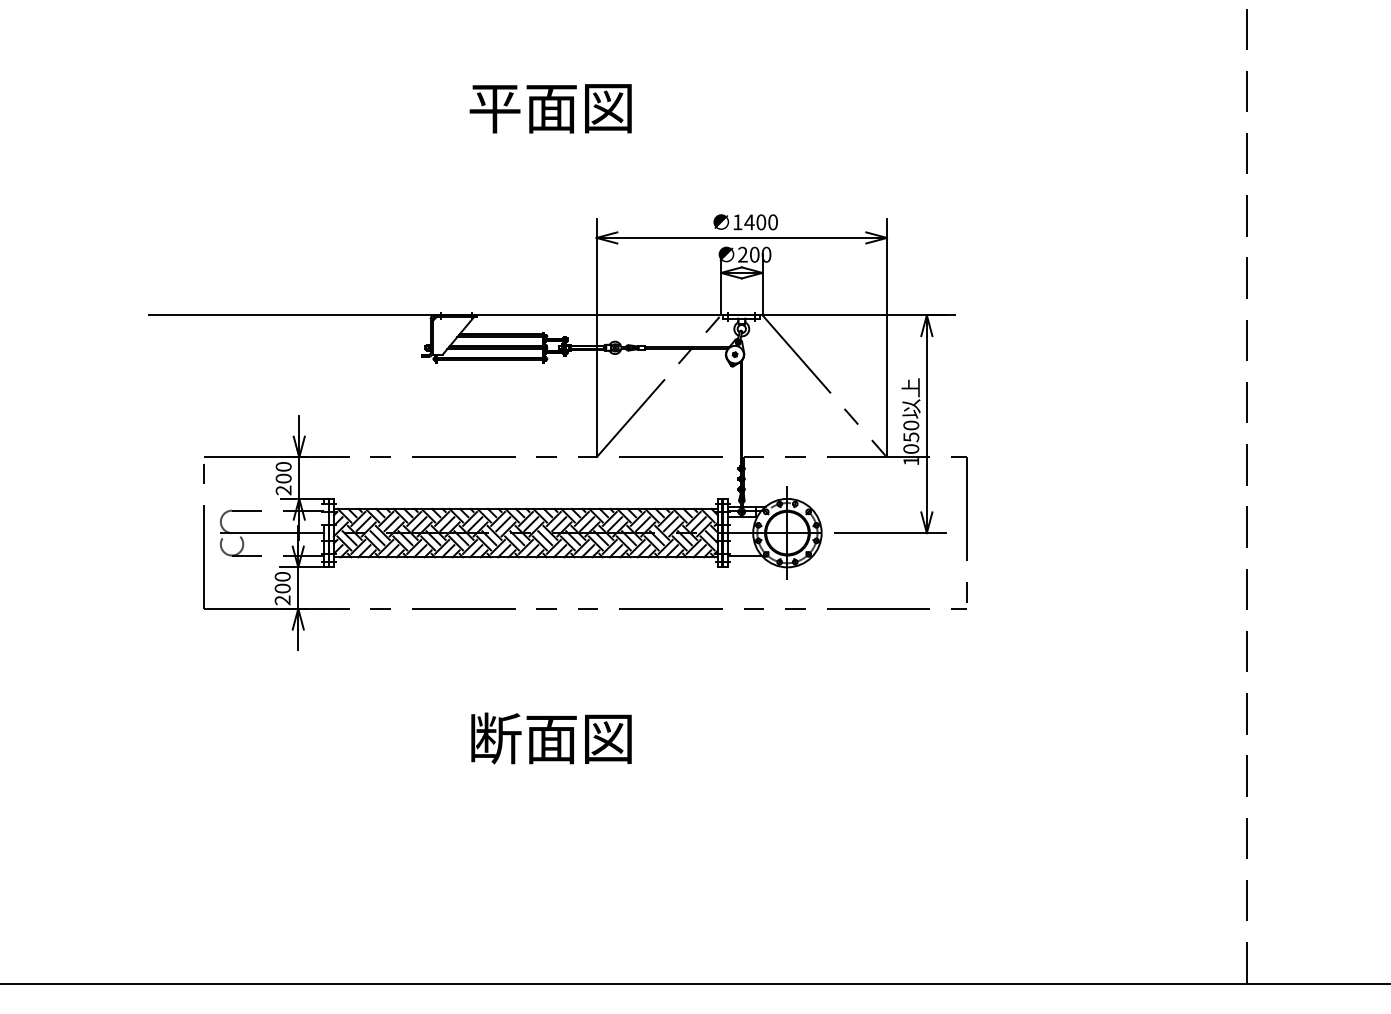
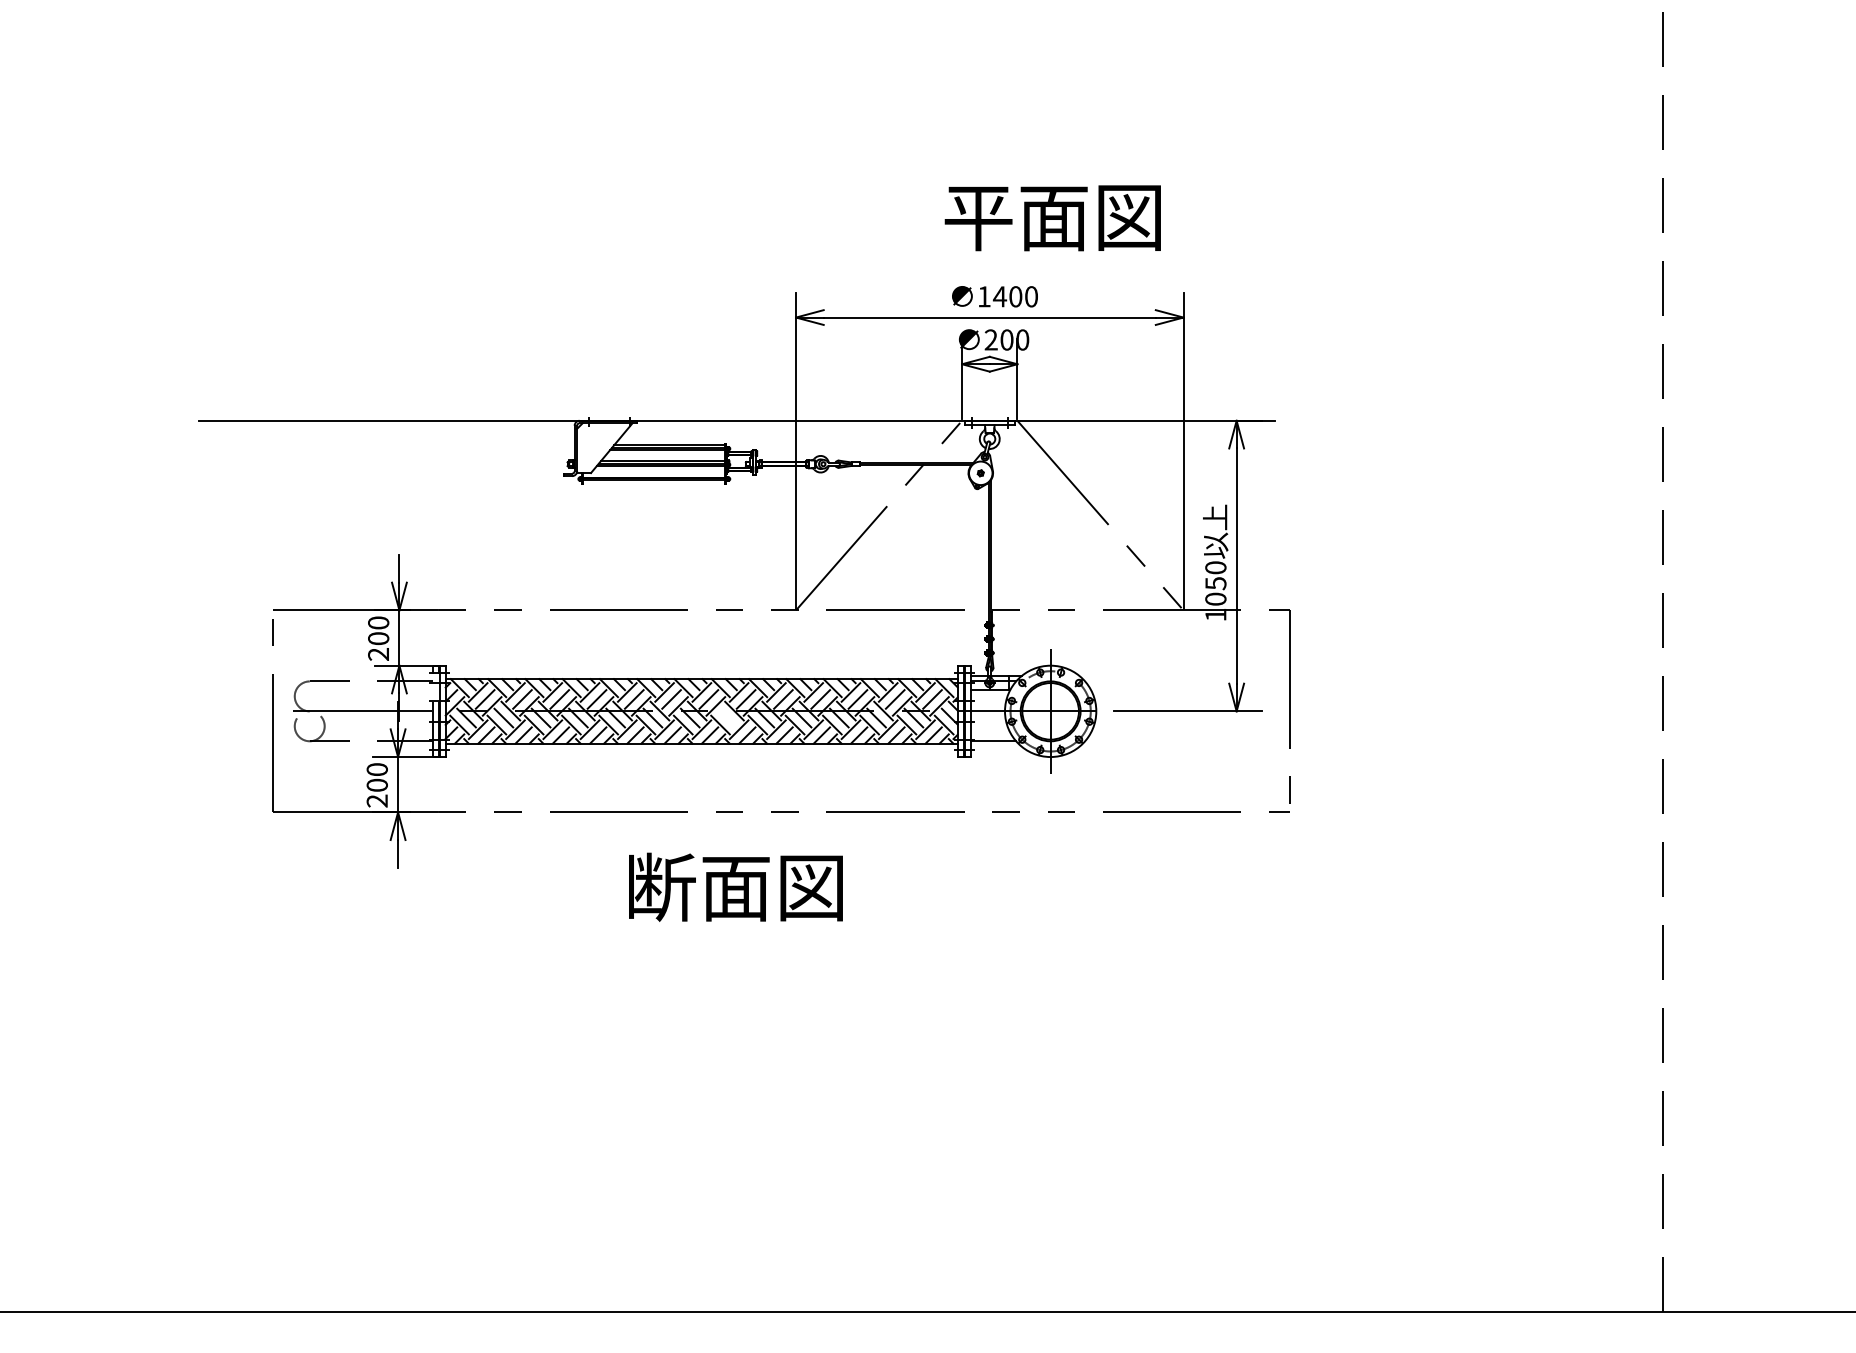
text: (550, 108) -> (1052, 218), moved
line: (545, 537) -> (727, 717), removed
text: (551, 737) -> (735, 886), moved

